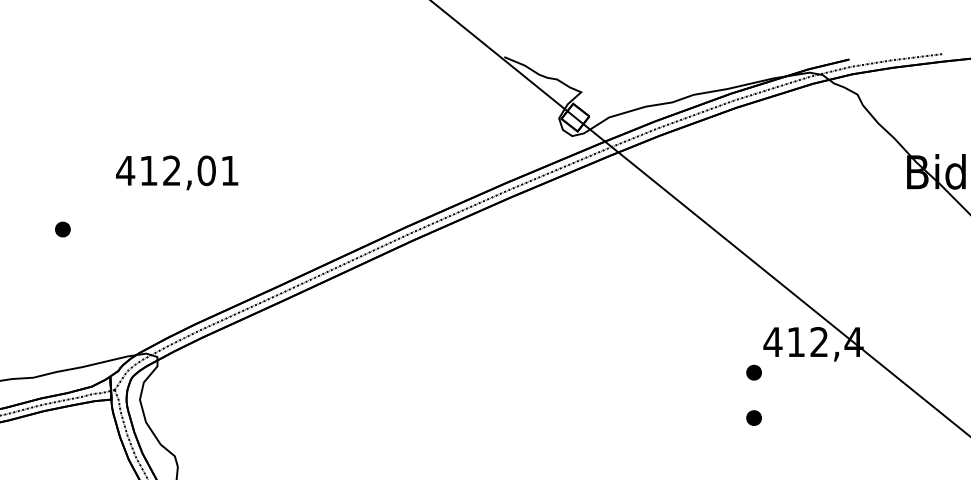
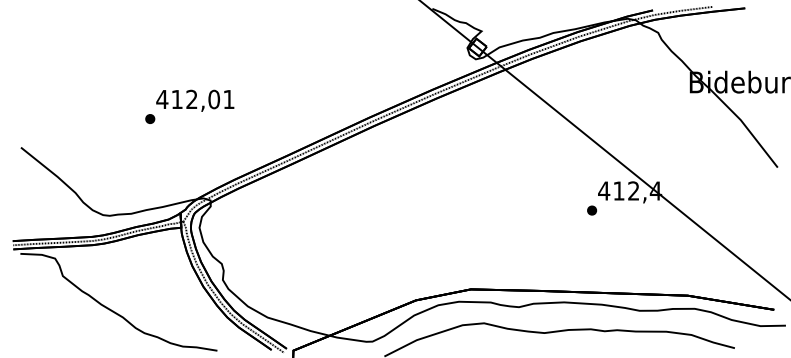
text: (177, 172) -> (195, 100), moved
part: (754, 417) -> (592, 239), removed

